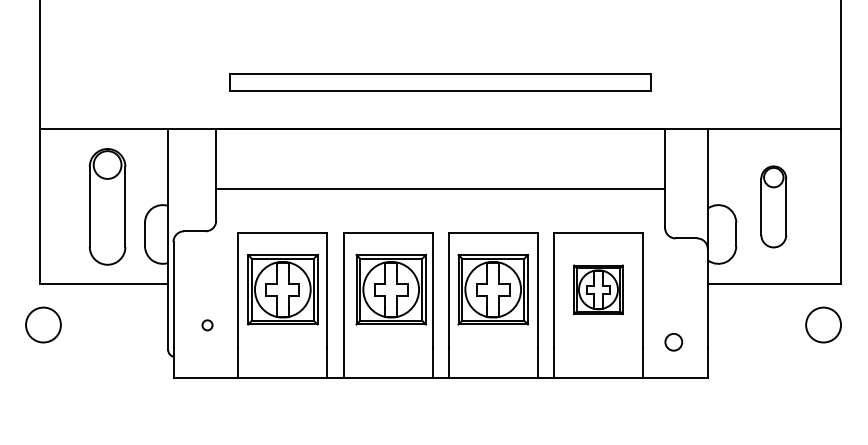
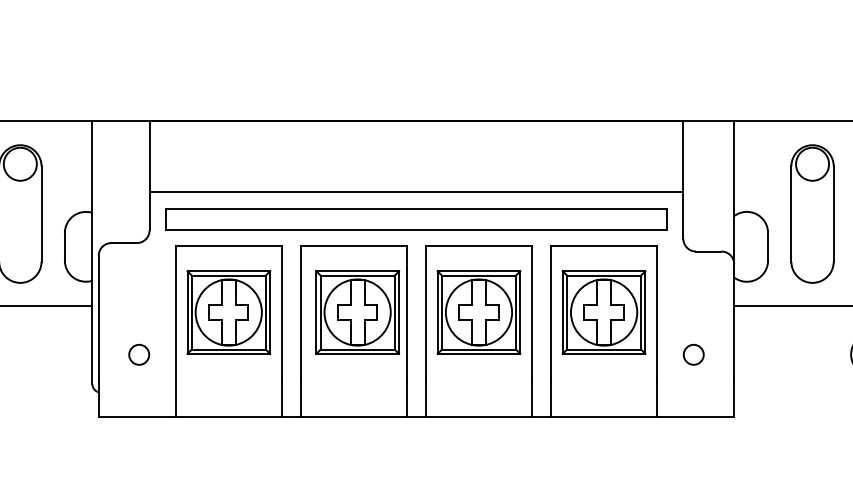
part: (440, 82) -> (416, 219), moved
part: (773, 206) -> (812, 213), size x1.43
part: (598, 289) -> (604, 312), size x1.43
circle: (207, 325) -> (139, 355), size x1.67
circle: (673, 342) -> (693, 355), moved

